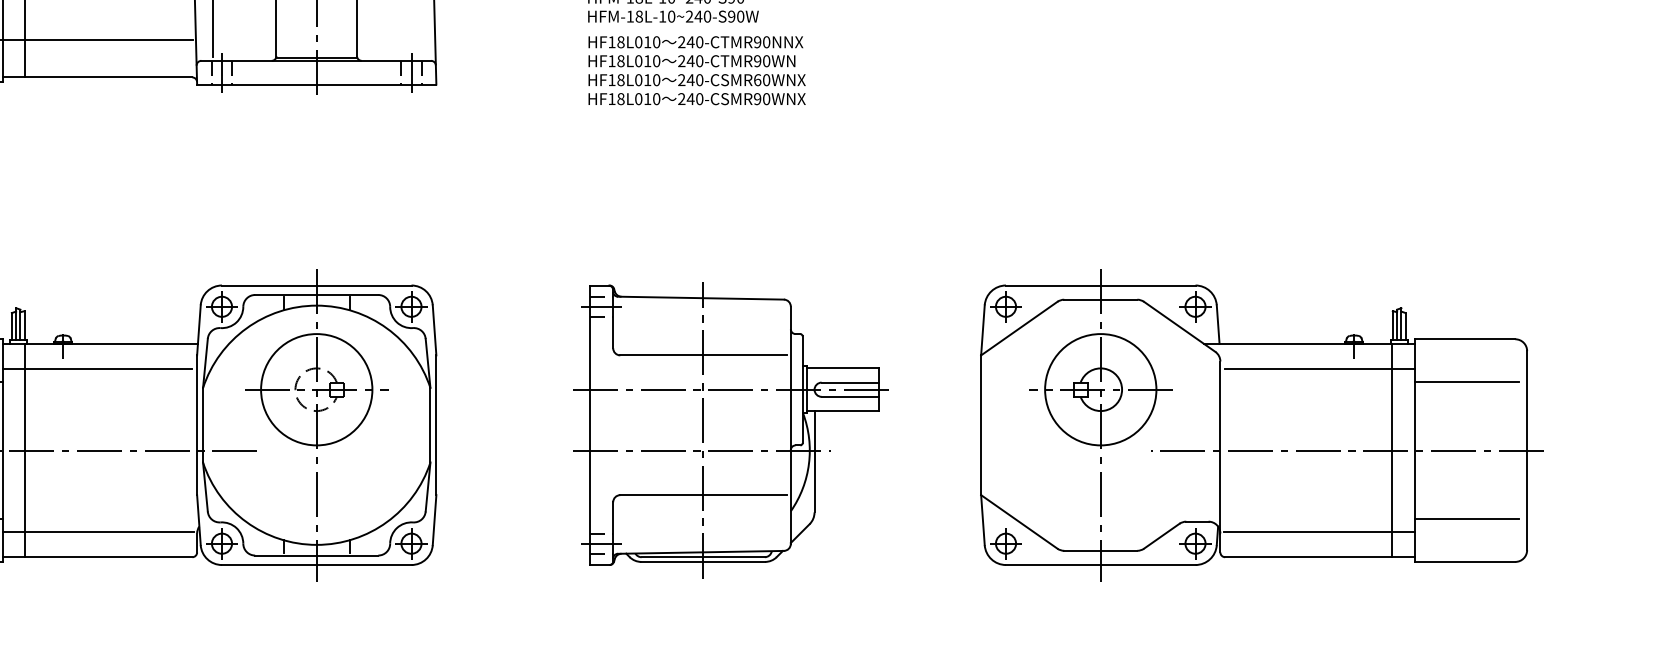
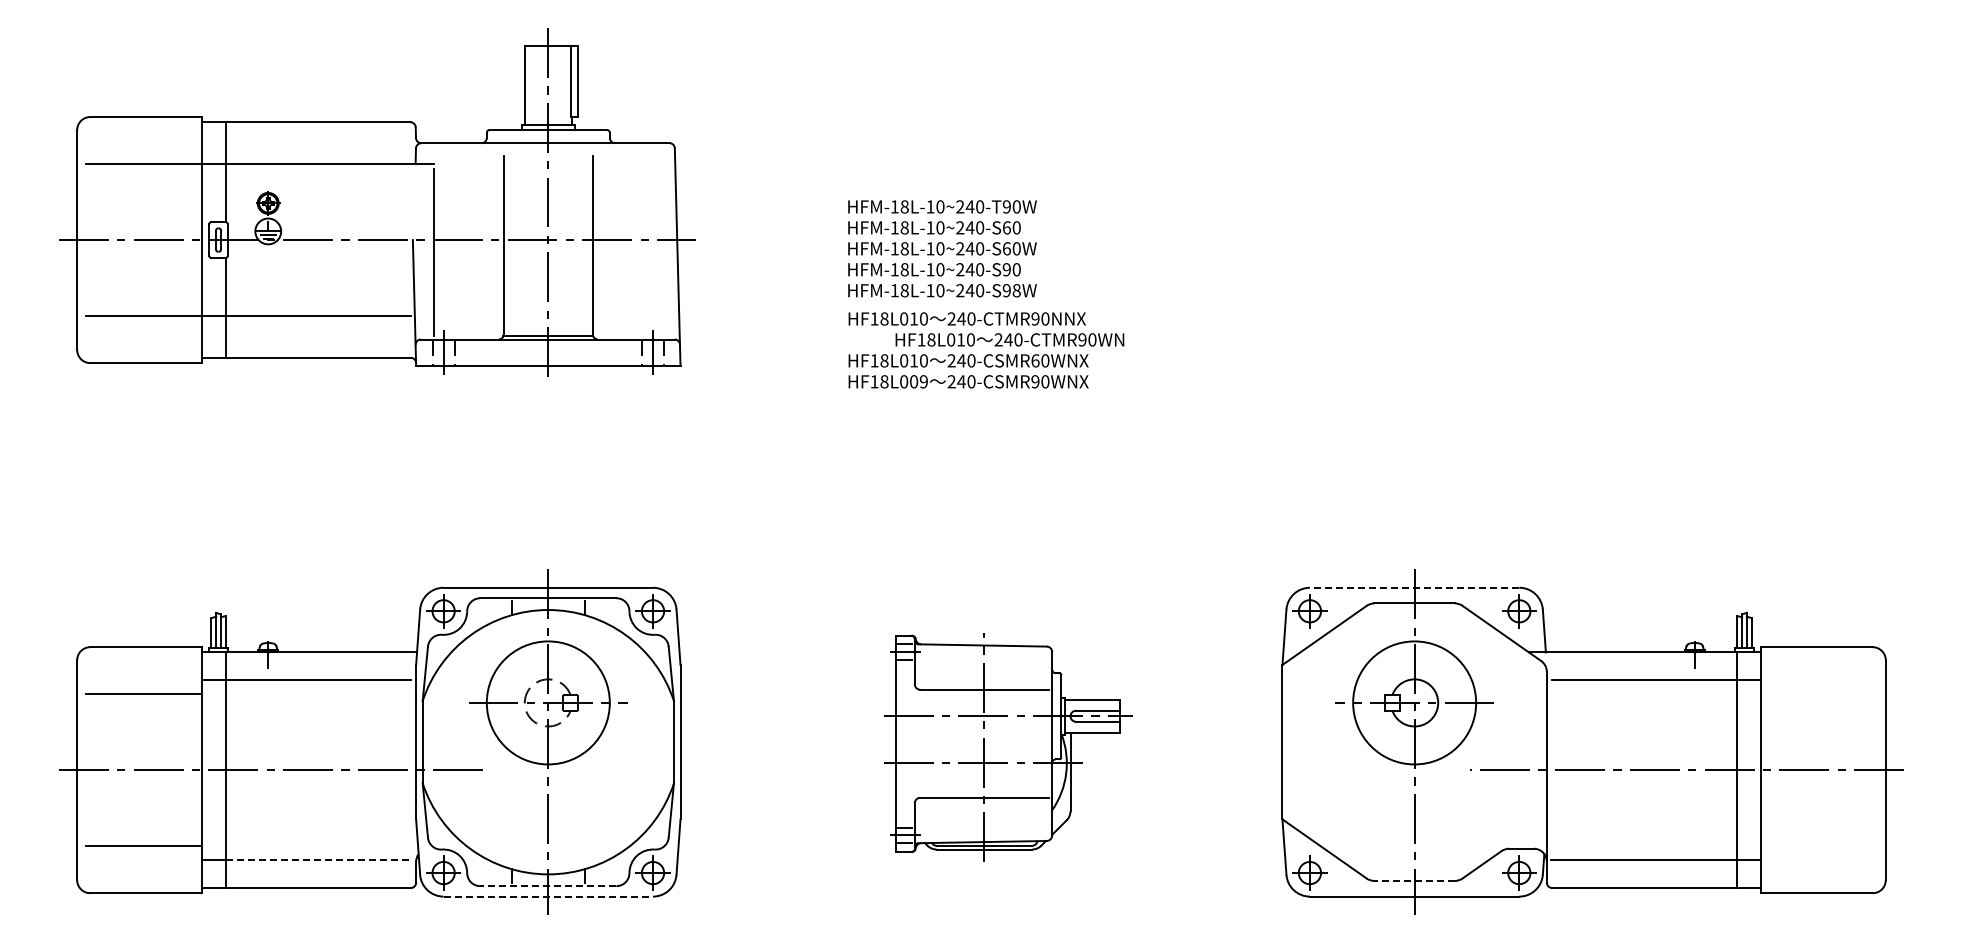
text: (740, 16) -> (1016, 290), HFM-18L-10~240-S90W -> HFM-18L-10~240-S98W
text: (691, 60) -> (1009, 339), moved
text: (651, 98) -> (918, 381), HF18L010 -> HF18L009
line: (1100, 285) -> (1414, 587), solid -> dashed
line: (1466, 382) -> (1818, 694), removed
part: (730, 430) -> (1005, 747), size x0.7
line: (1466, 519) -> (1818, 846), removed
line: (109, 532) -> (319, 860), solid -> dashed
line: (1100, 550) -> (1414, 880), solid -> dashed
line: (315, 555) -> (547, 886), solid -> dashed
line: (316, 564) -> (548, 896), solid -> dashed

